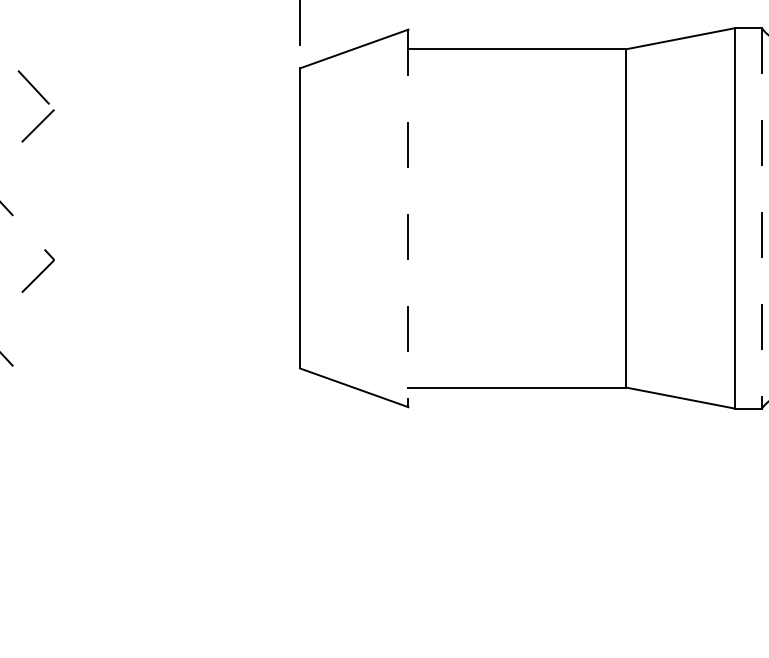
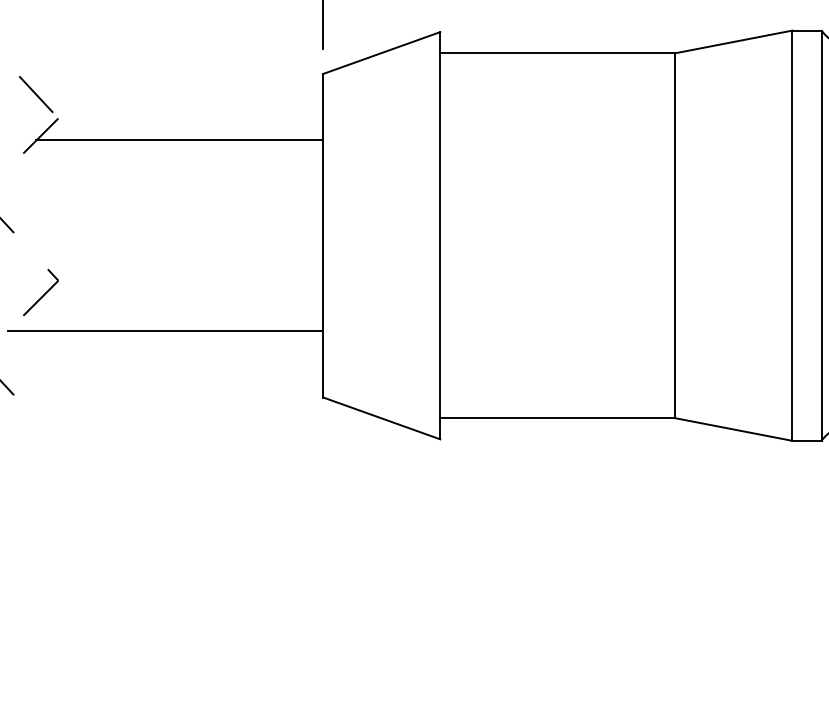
line: (166, 130) -> (179, 140), added
line: (408, 218) -> (440, 235), dashed -> solid
line: (761, 218) -> (821, 235), dashed -> solid
line: (153, 306) -> (165, 330), added

